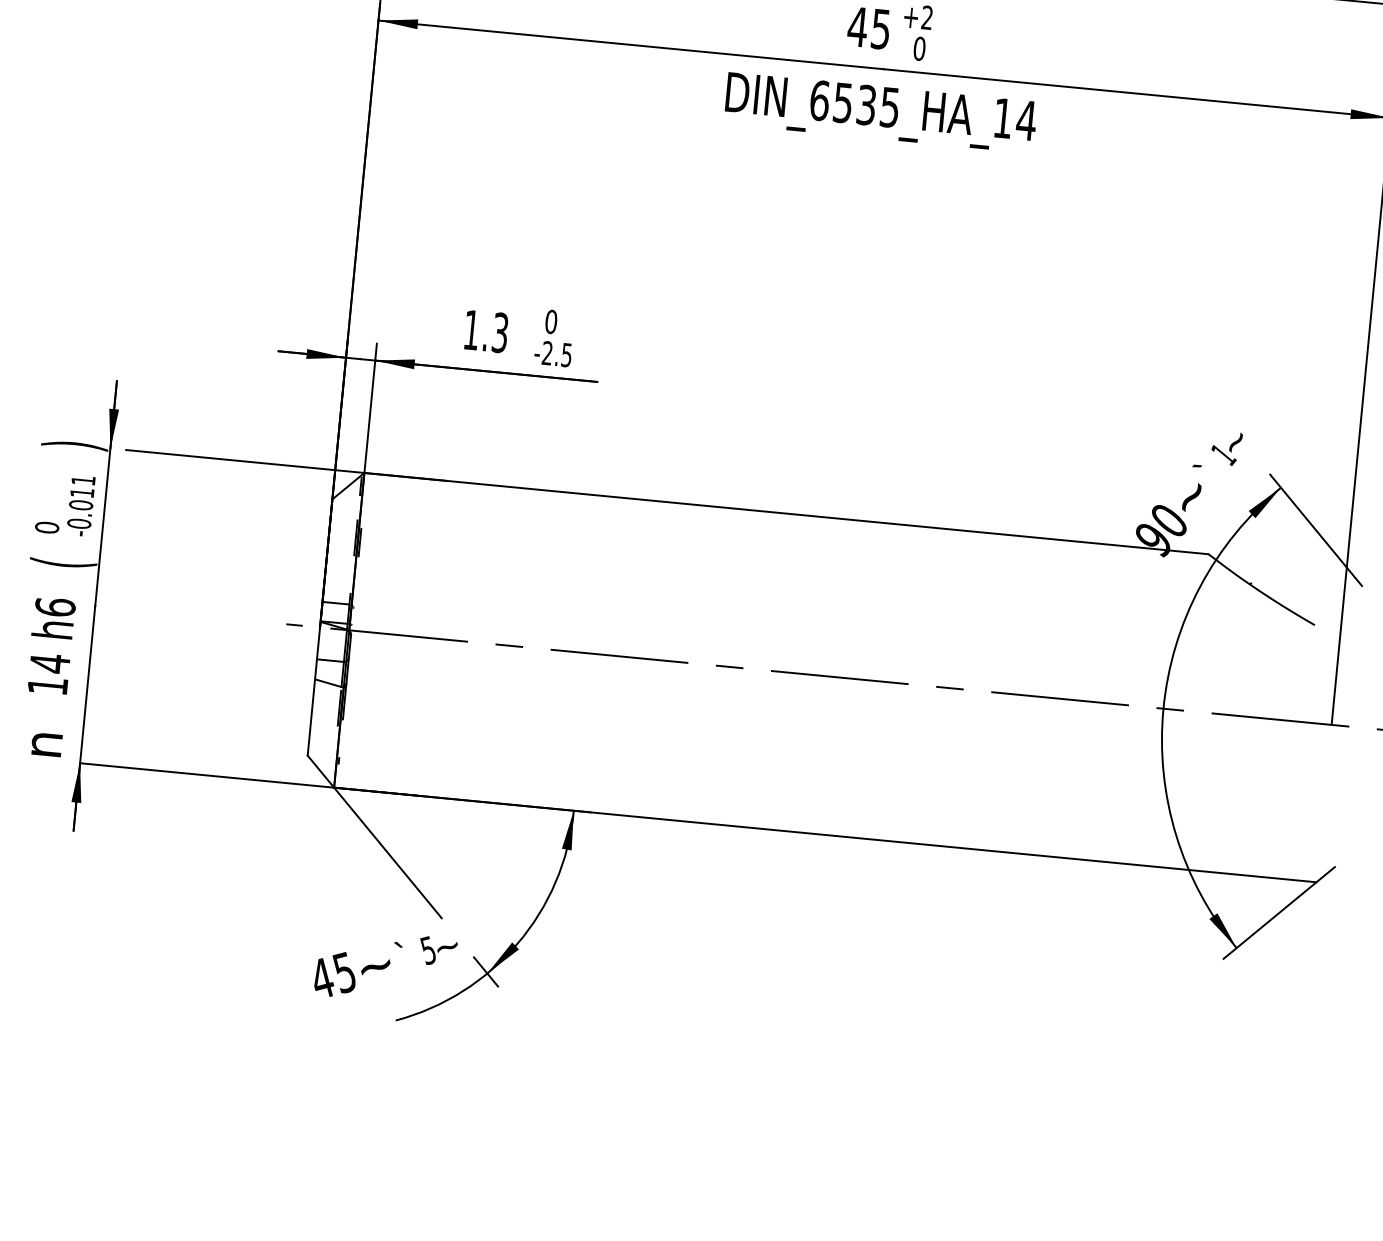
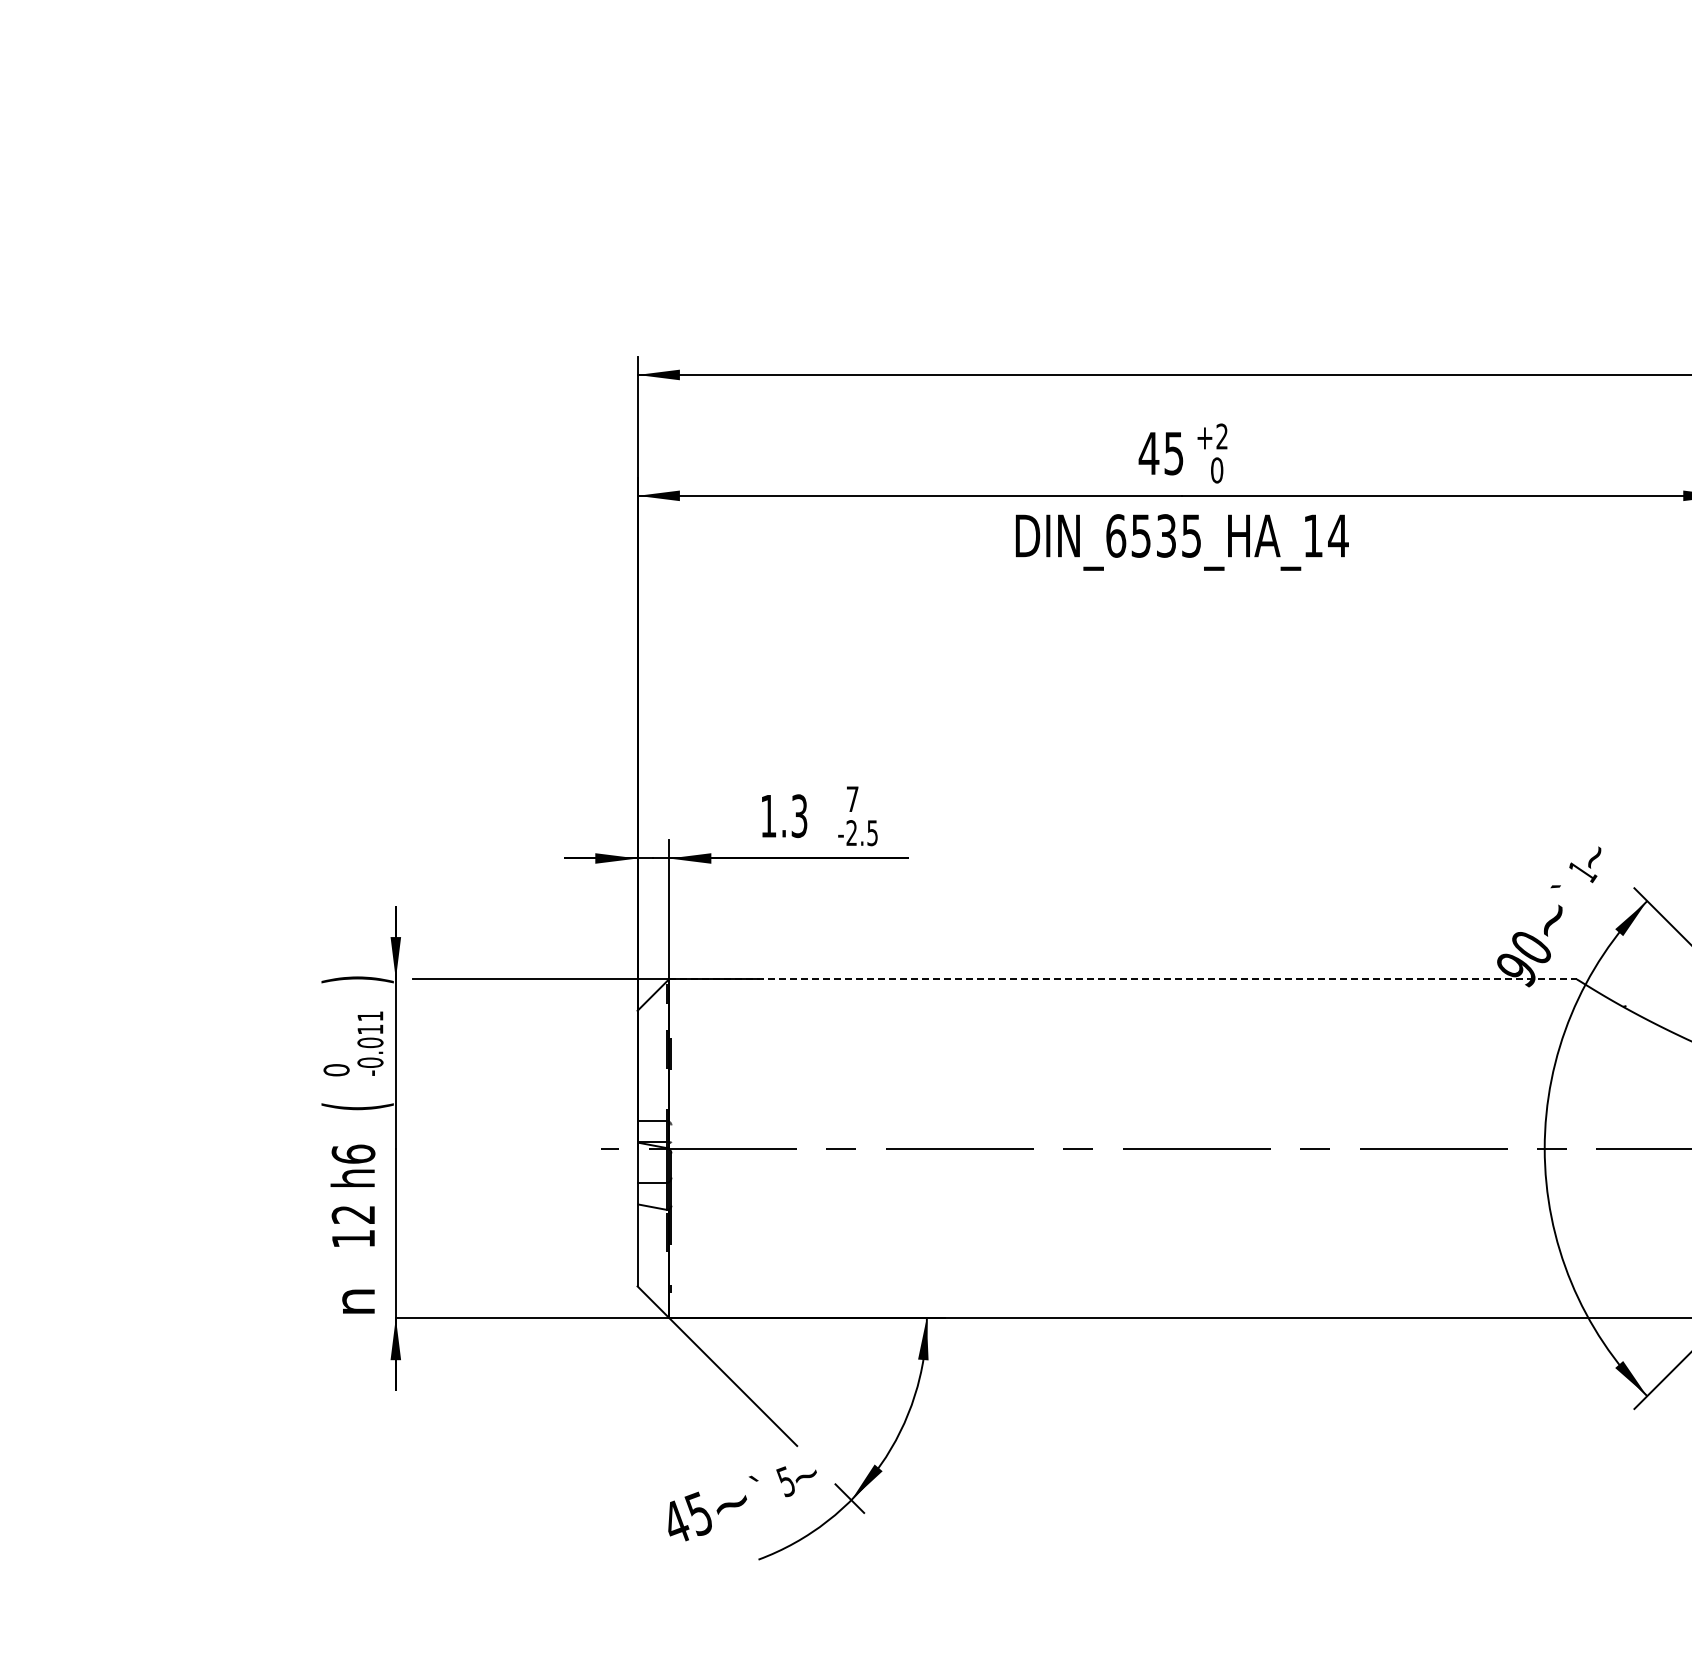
text: (551, 322) -> (852, 799), 0 -> 7
line: (786, 513) -> (1122, 979), solid -> dashed
text: (49, 663) -> (352, 1214), 14 -> 12

